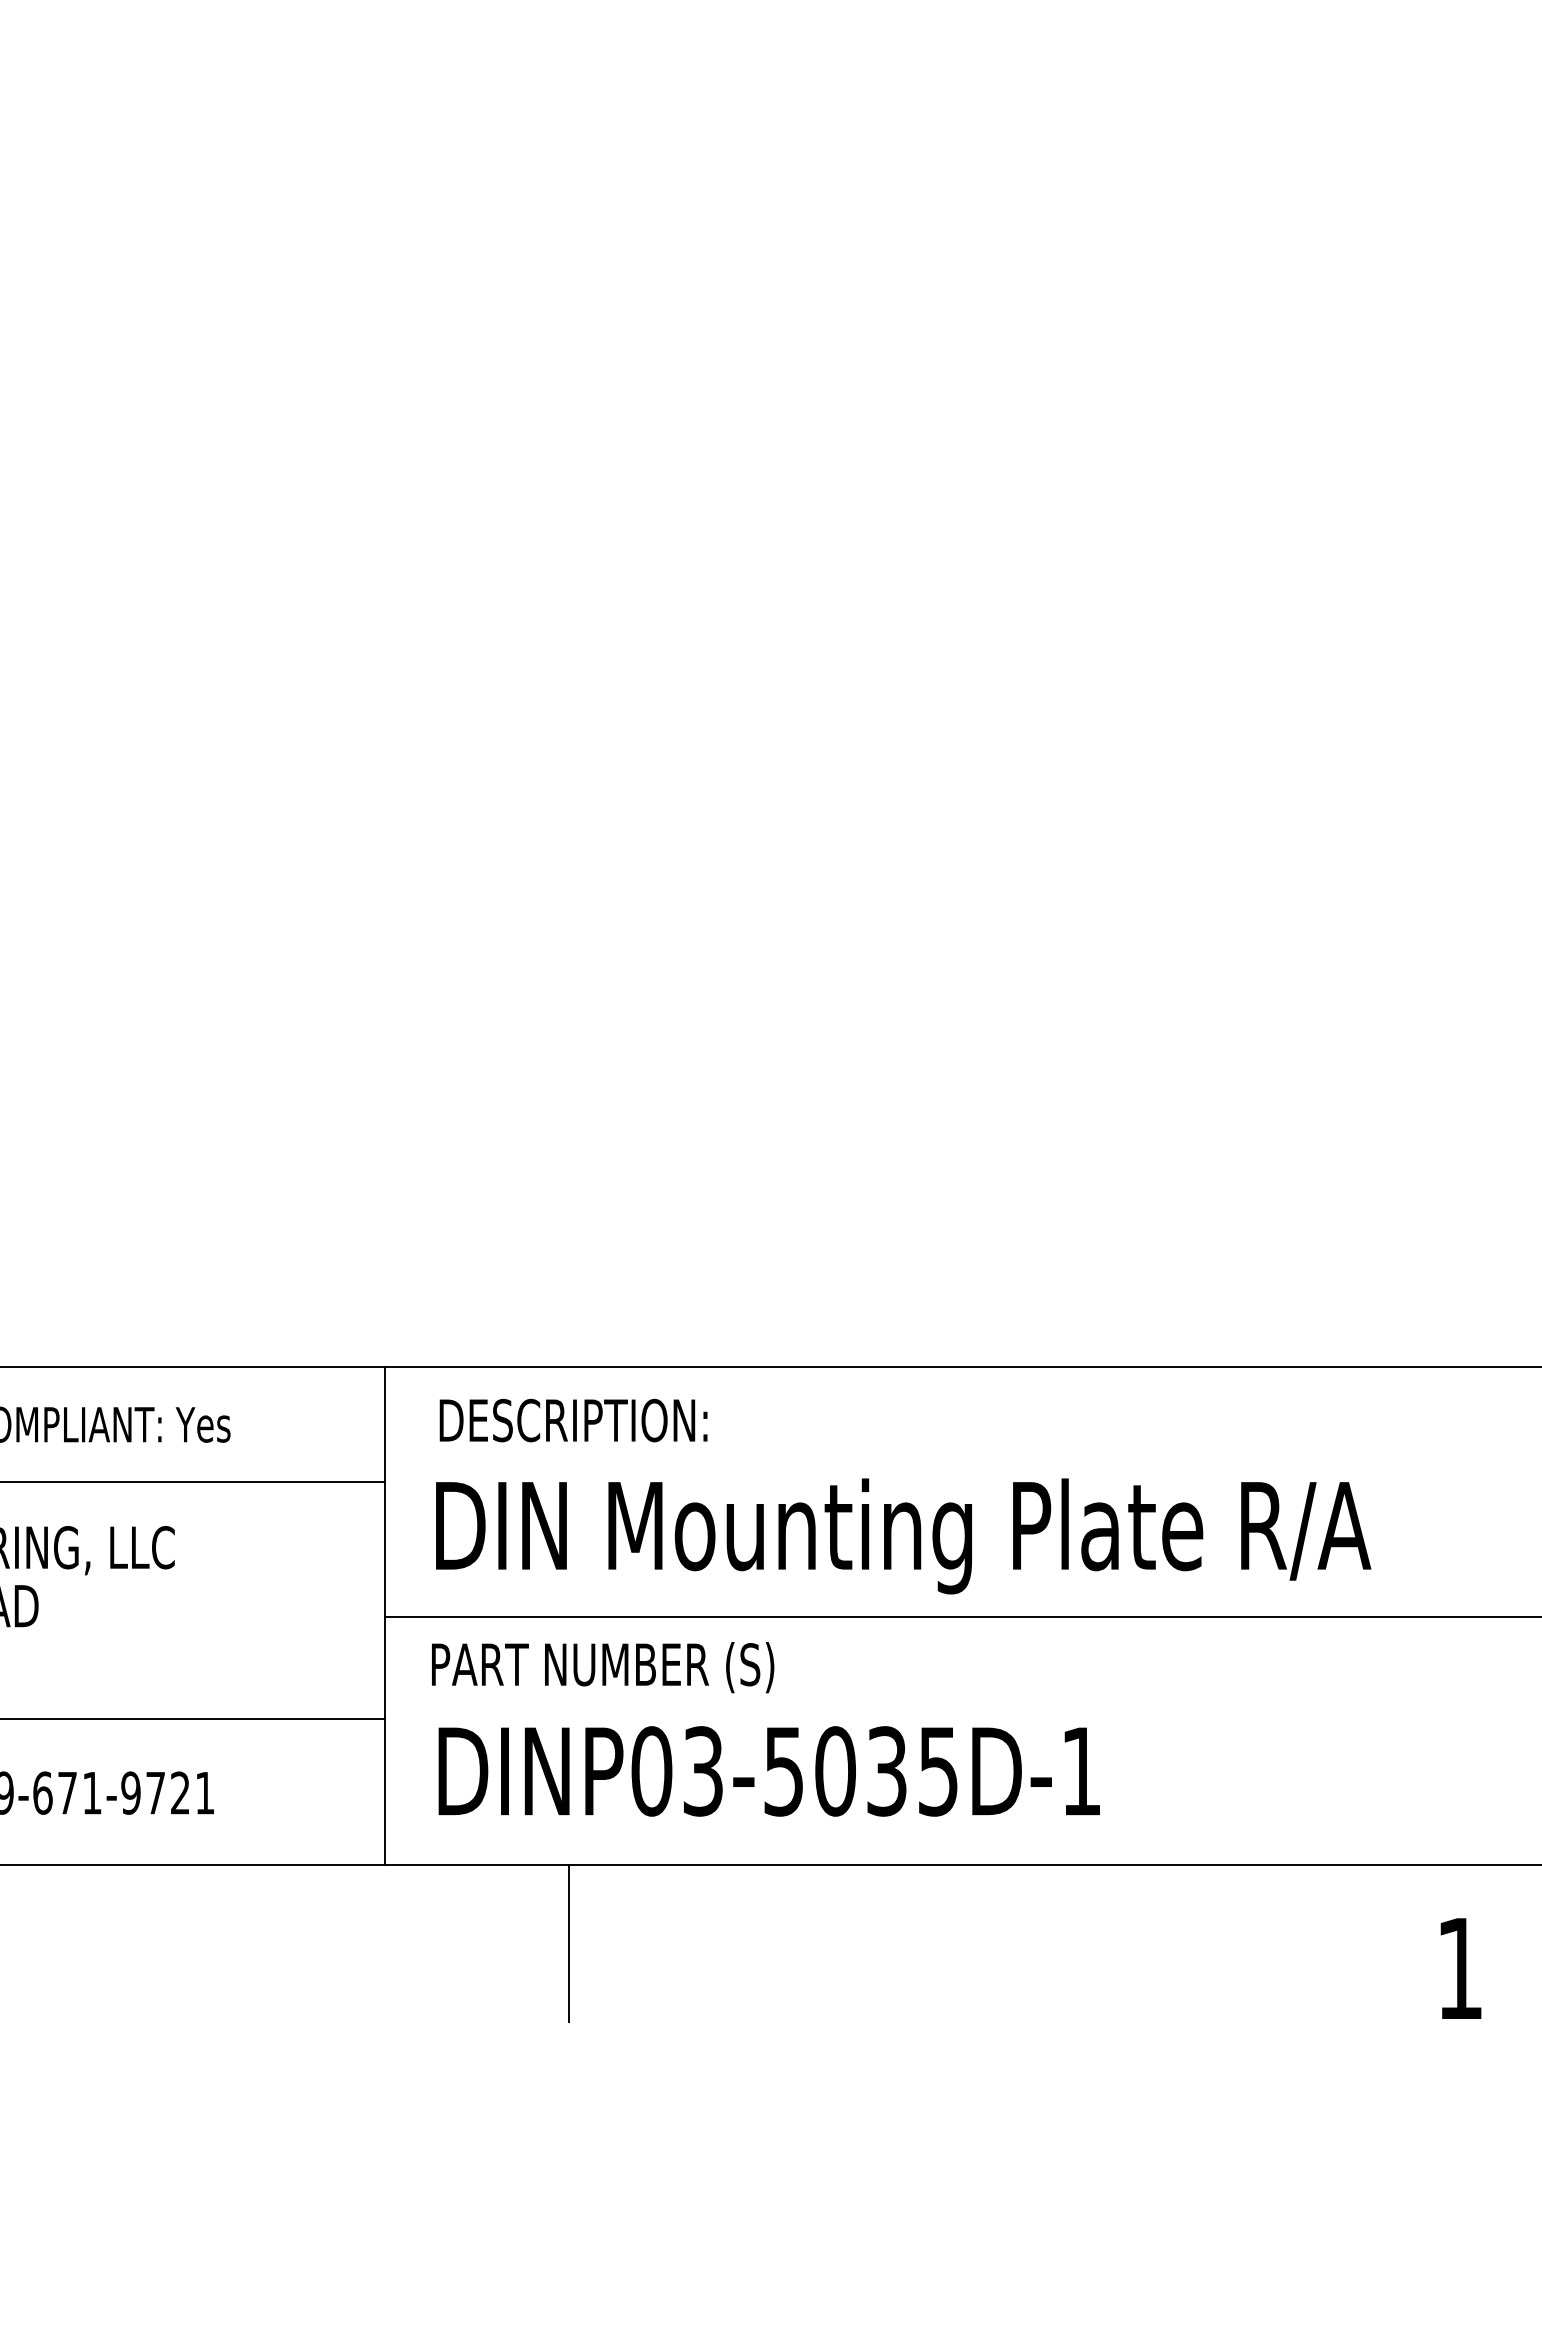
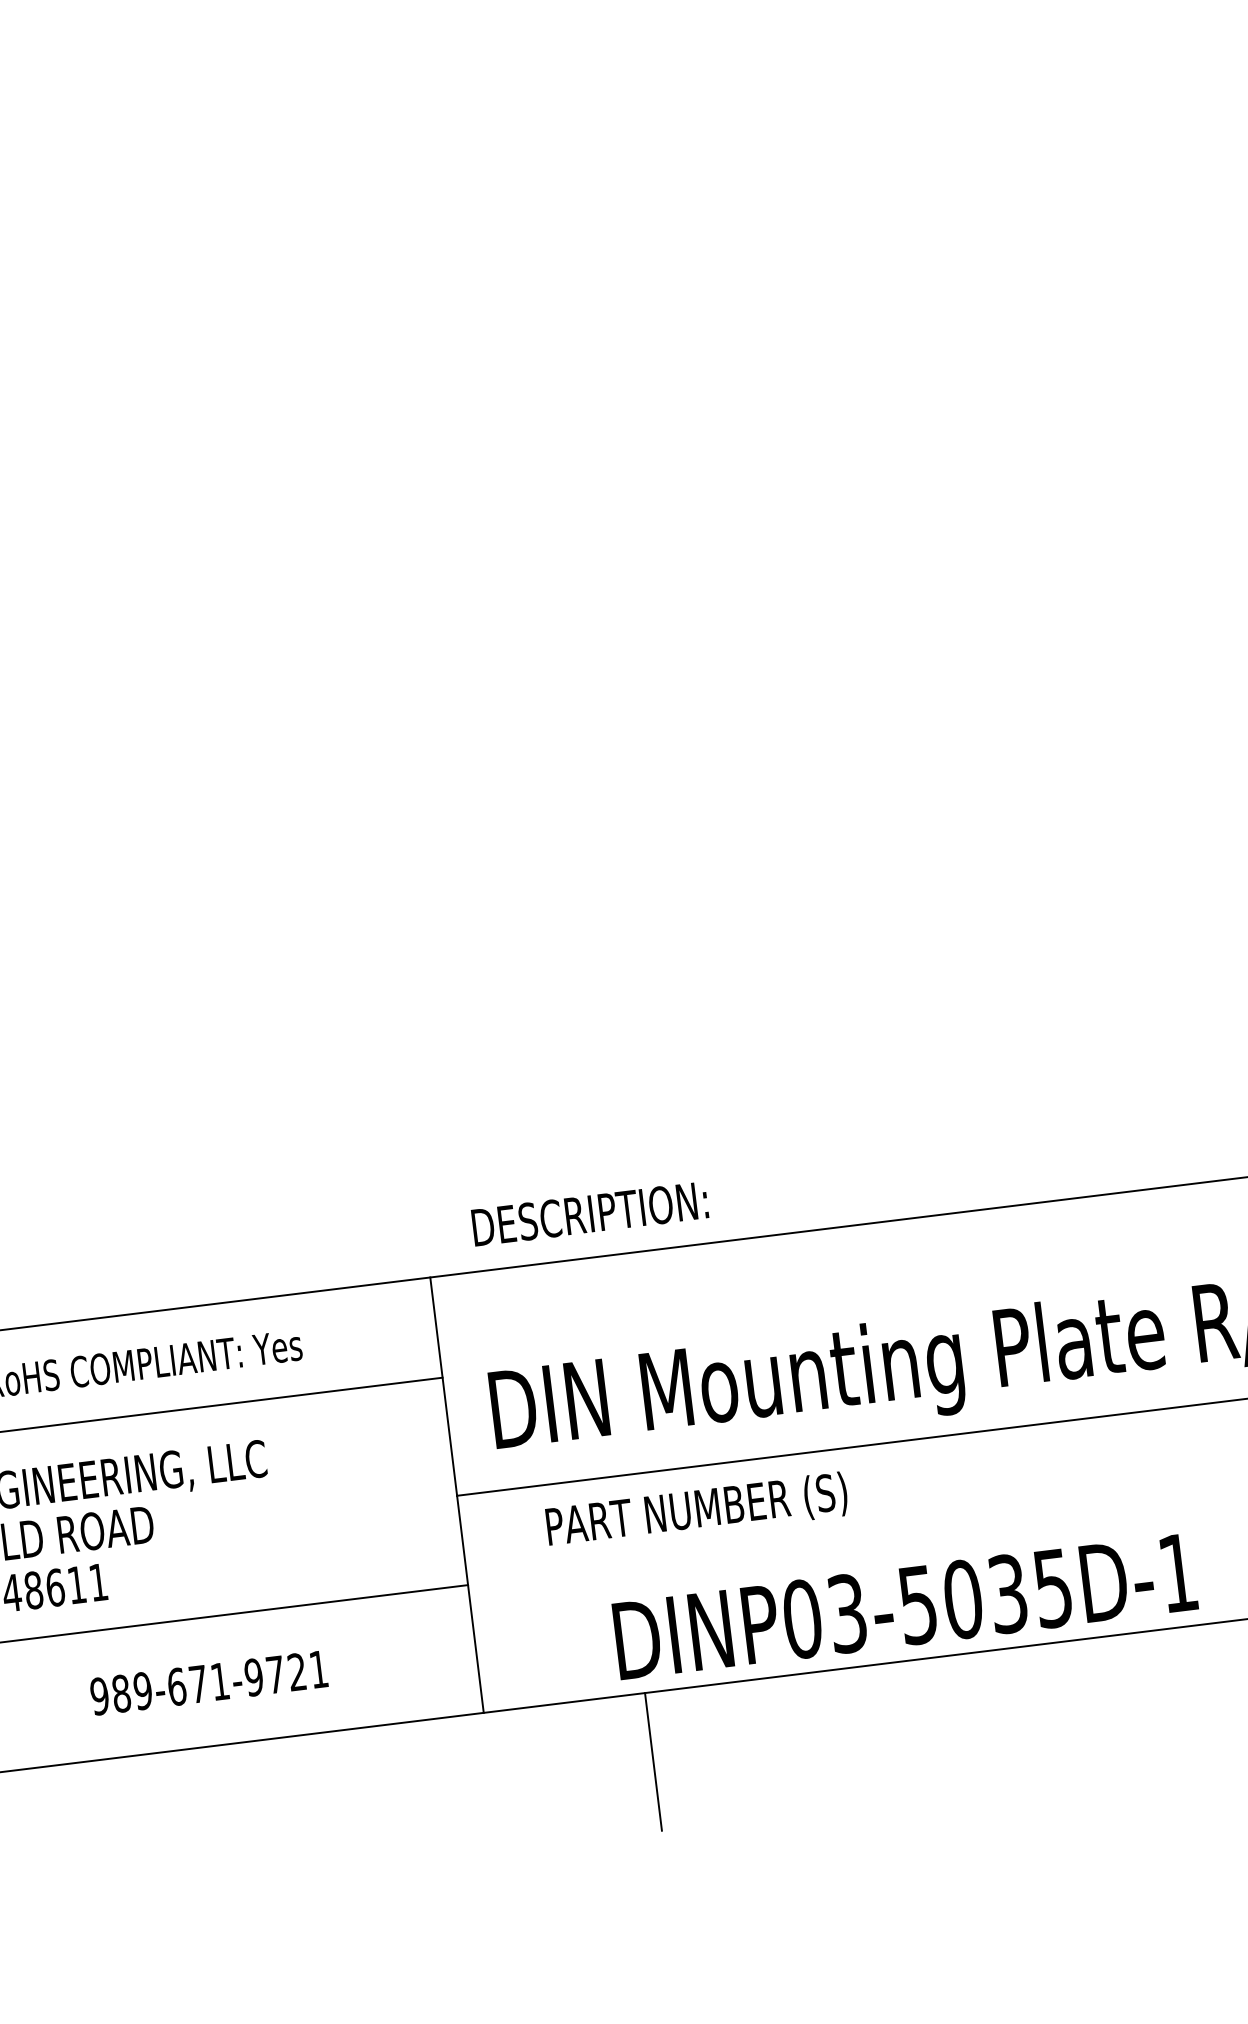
text: (573, 1420) -> (589, 1213), moved
text: (603, 1667) -> (697, 1511), moved
text: (768, 1771) -> (904, 1606), moved

